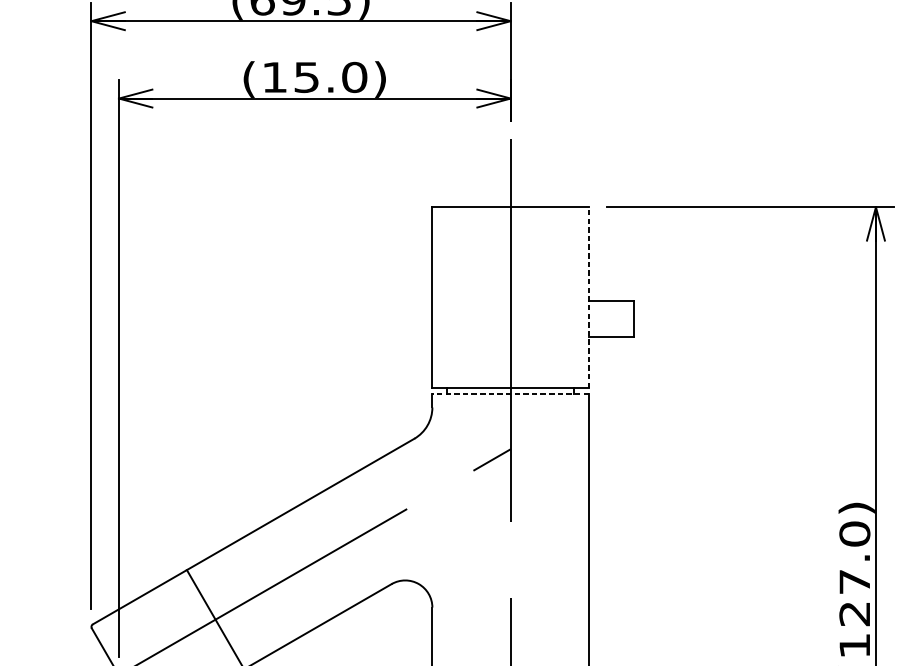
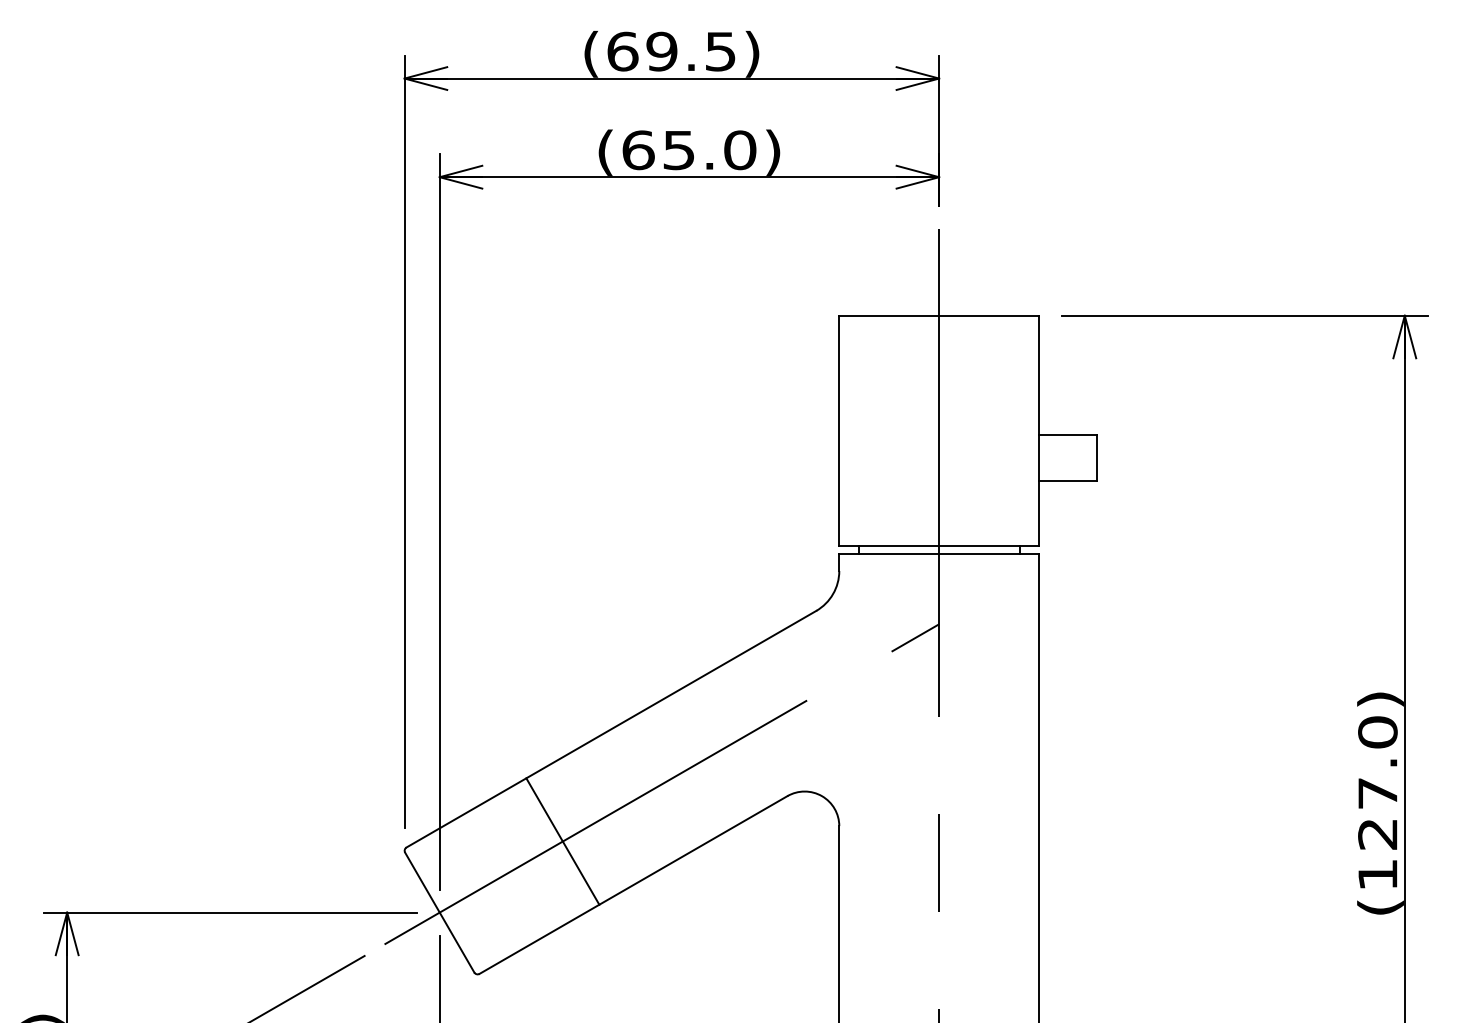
text: (274, 77) -> (638, 150), (15.0) -> (65.0)
line: (589, 297) -> (1039, 430), dashed -> solid
line: (510, 393) -> (939, 553), dashed -> solid

